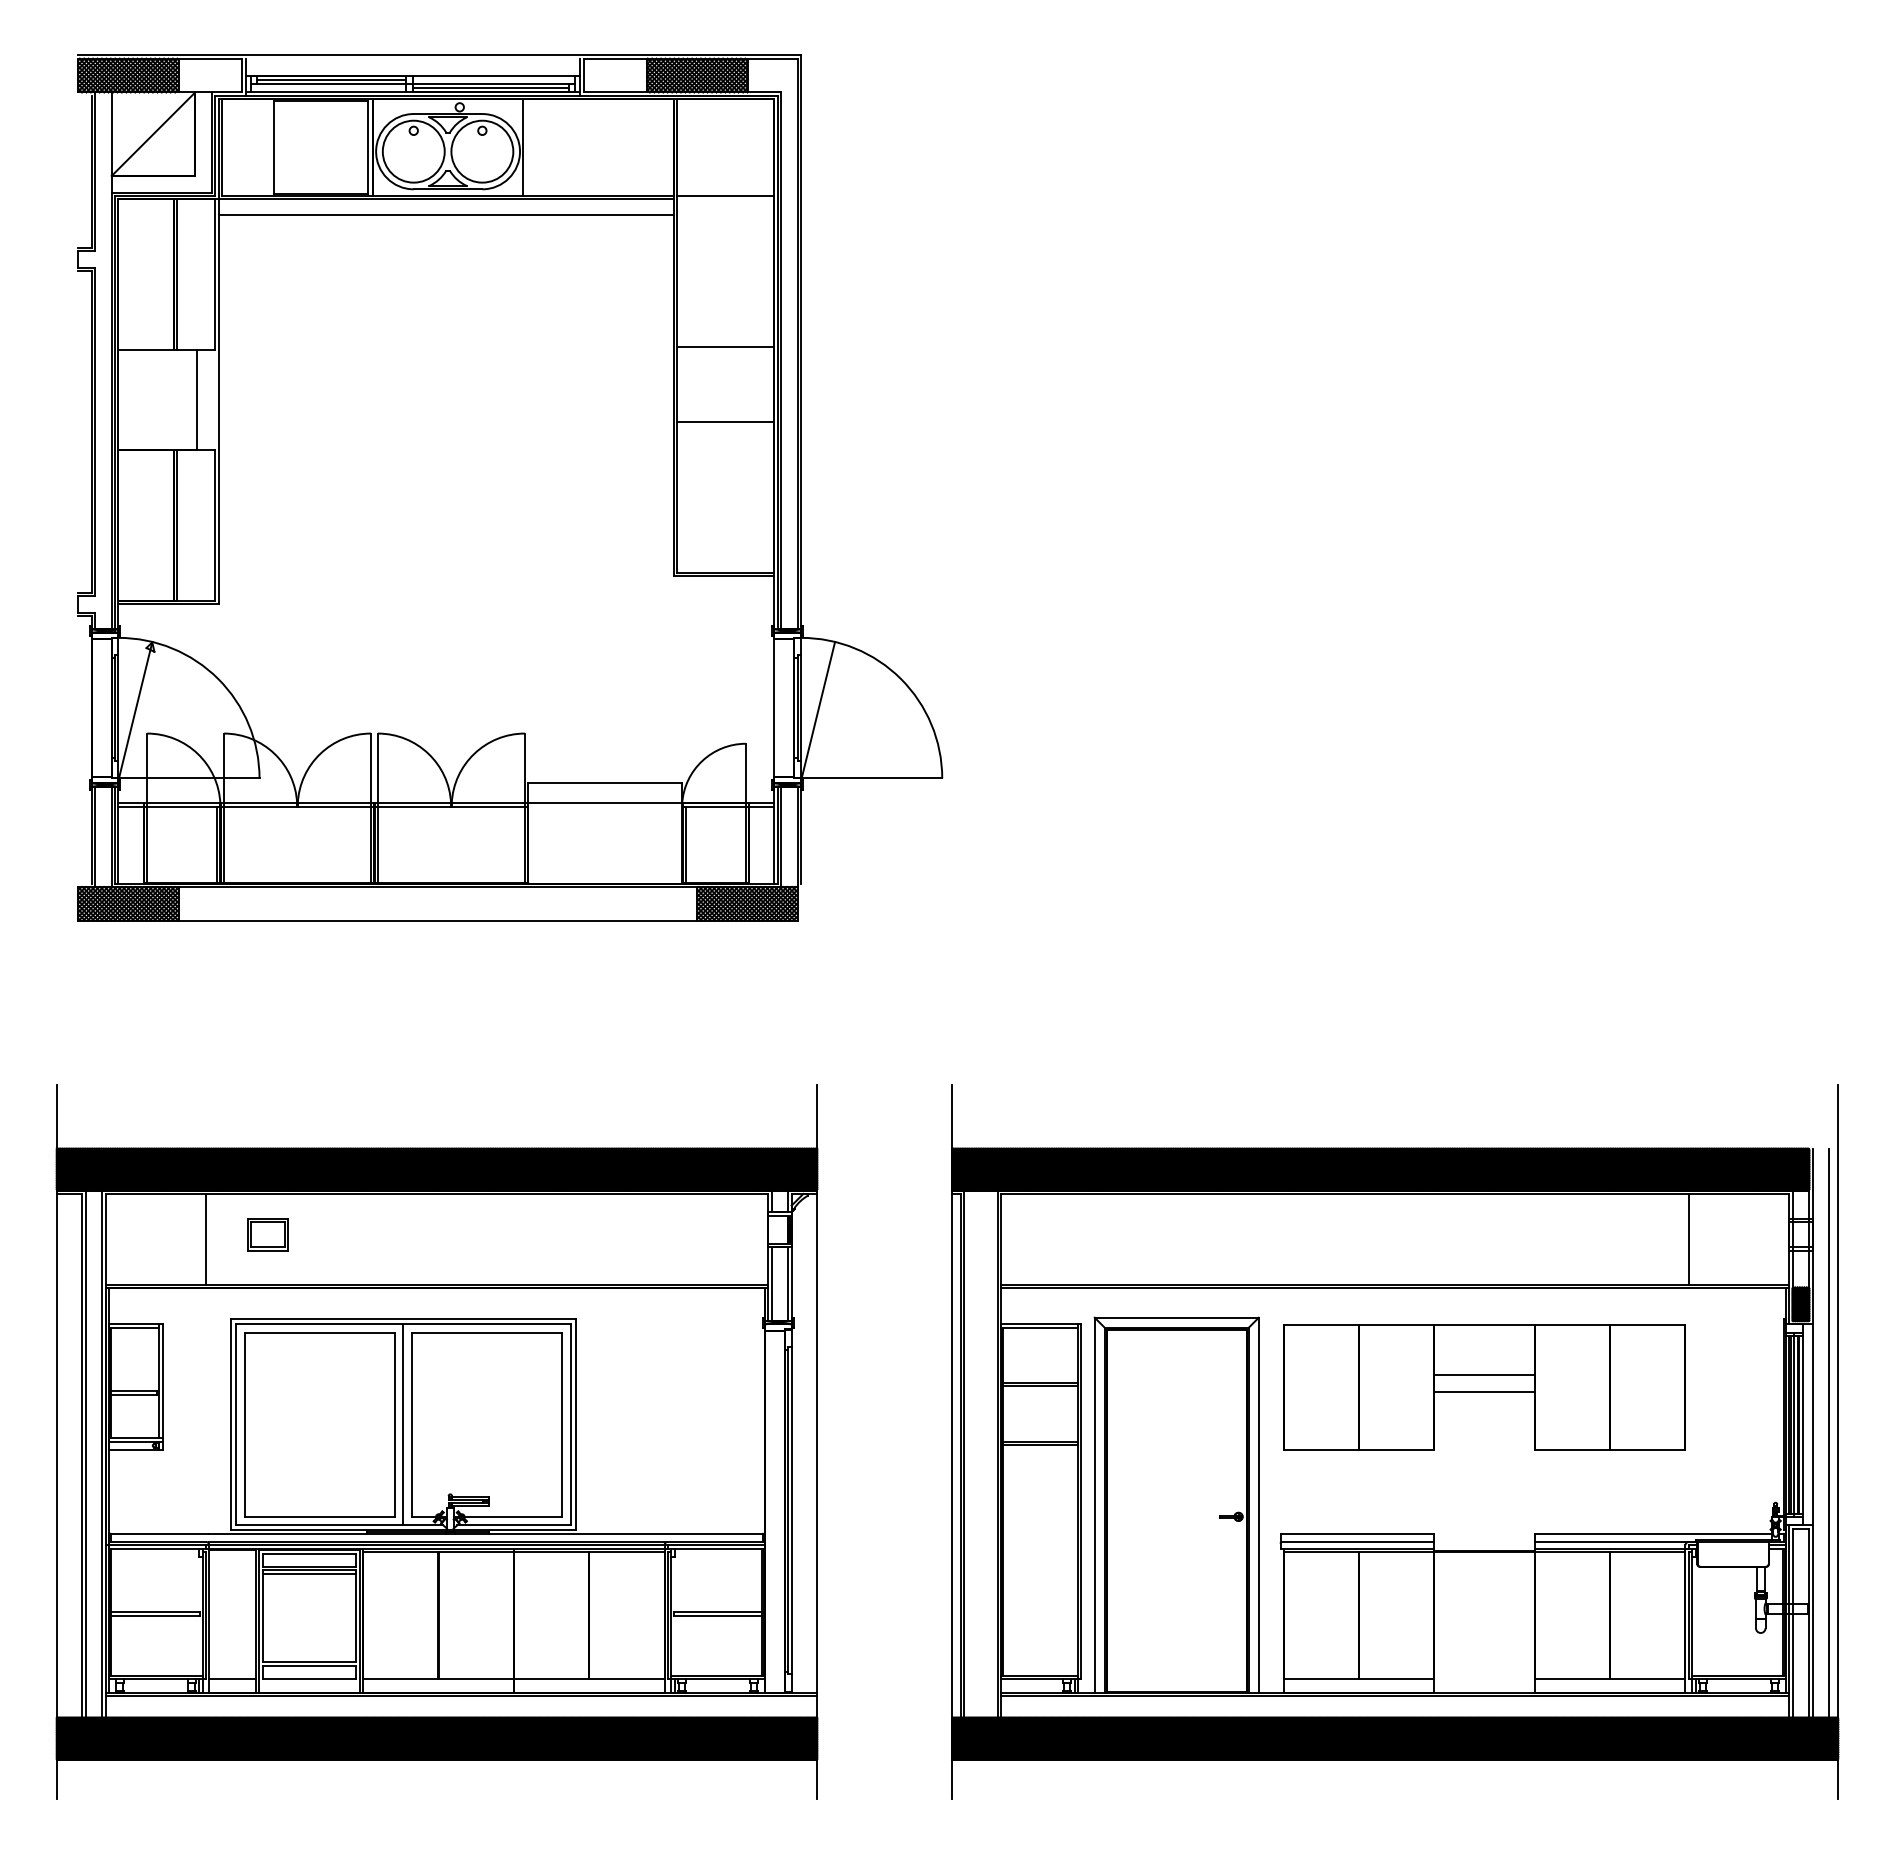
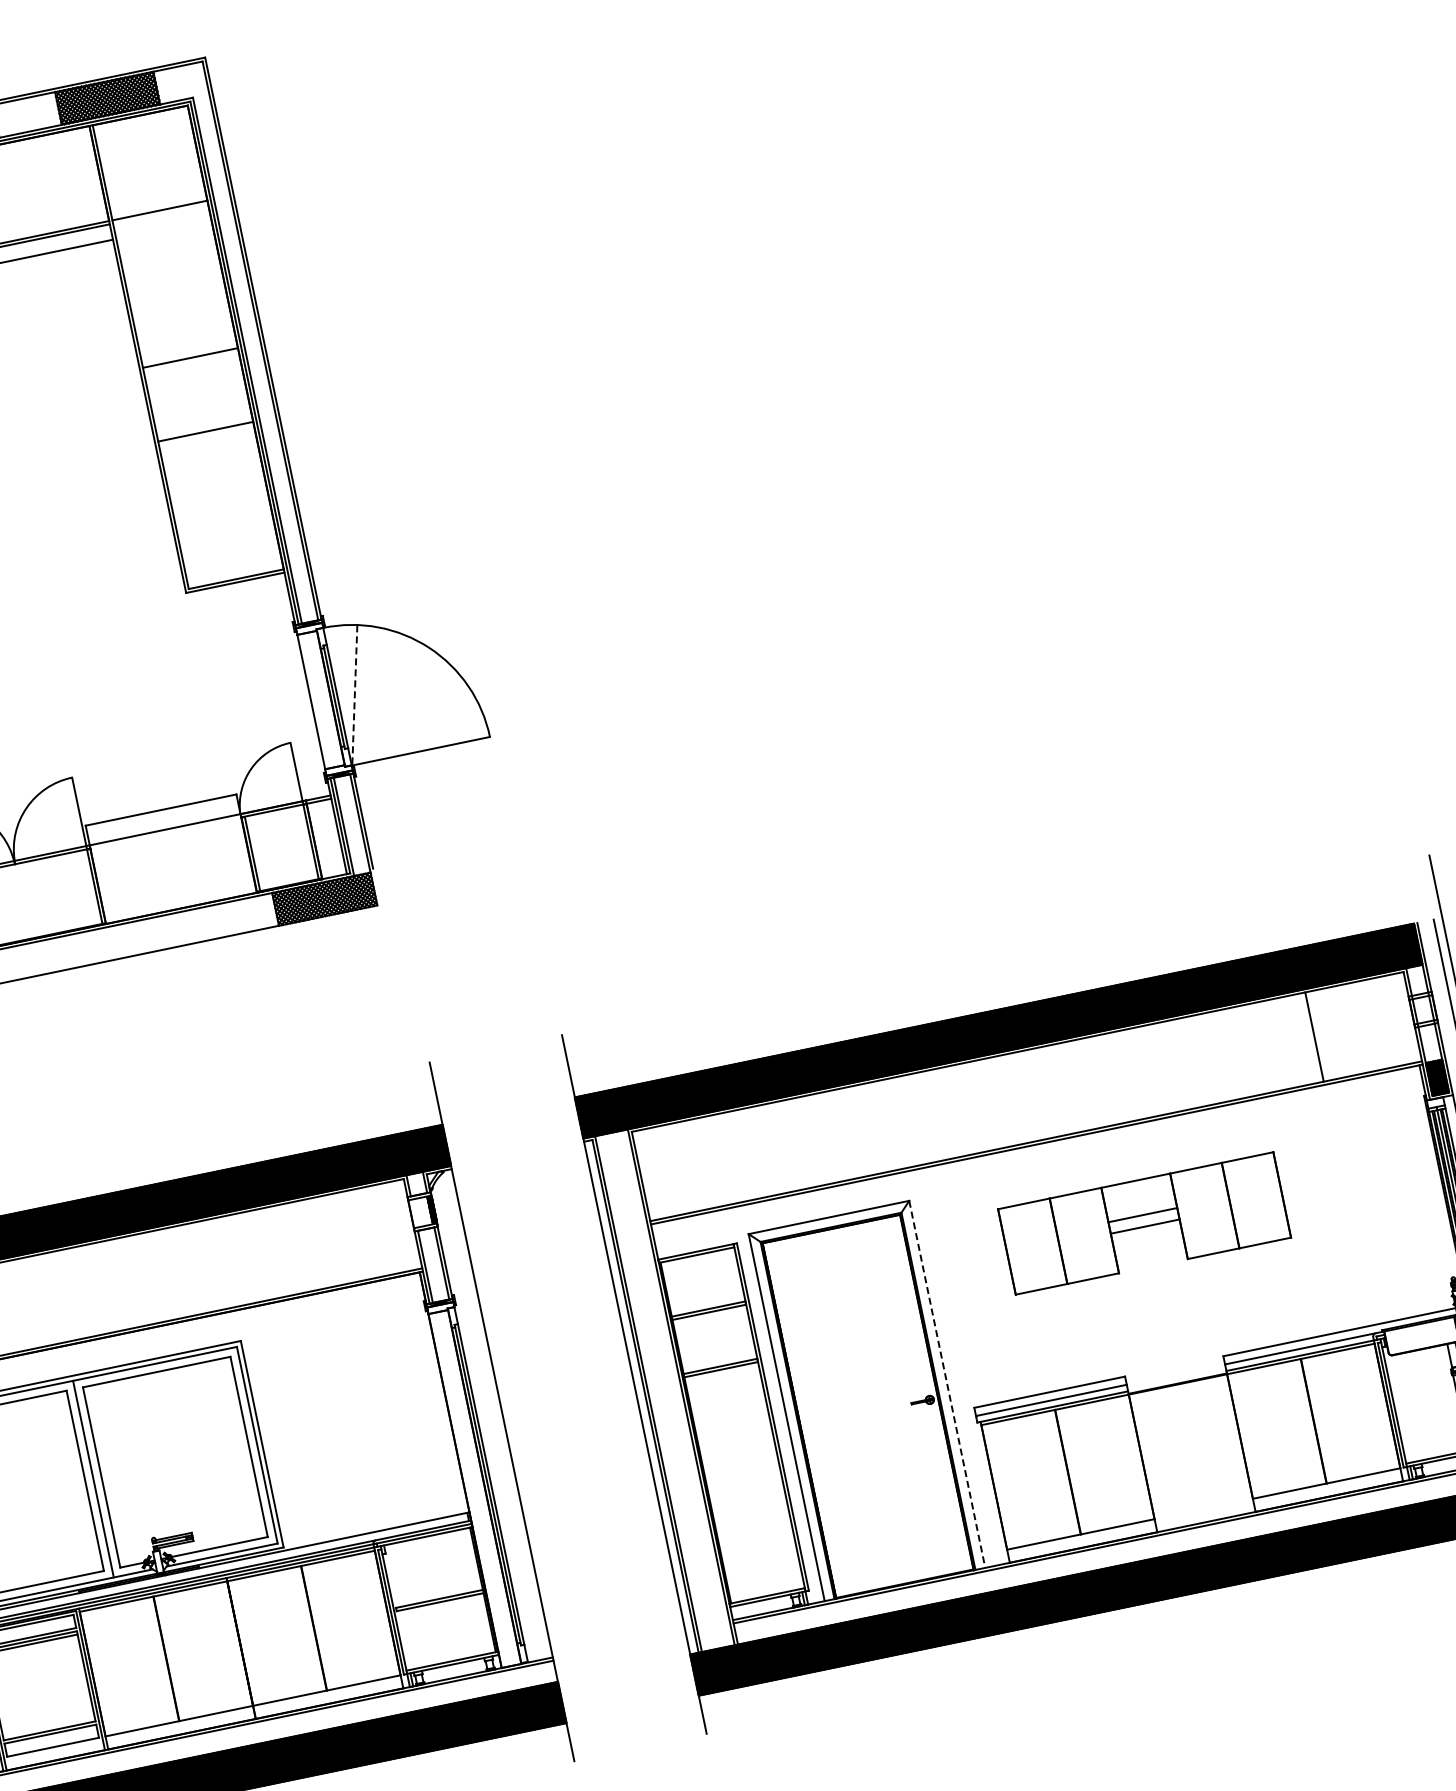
line: (818, 710) -> (355, 695), solid -> dashed
part: (1484, 1387) -> (1144, 1223), size x0.7
line: (1258, 1505) -> (947, 1384), solid -> dashed

